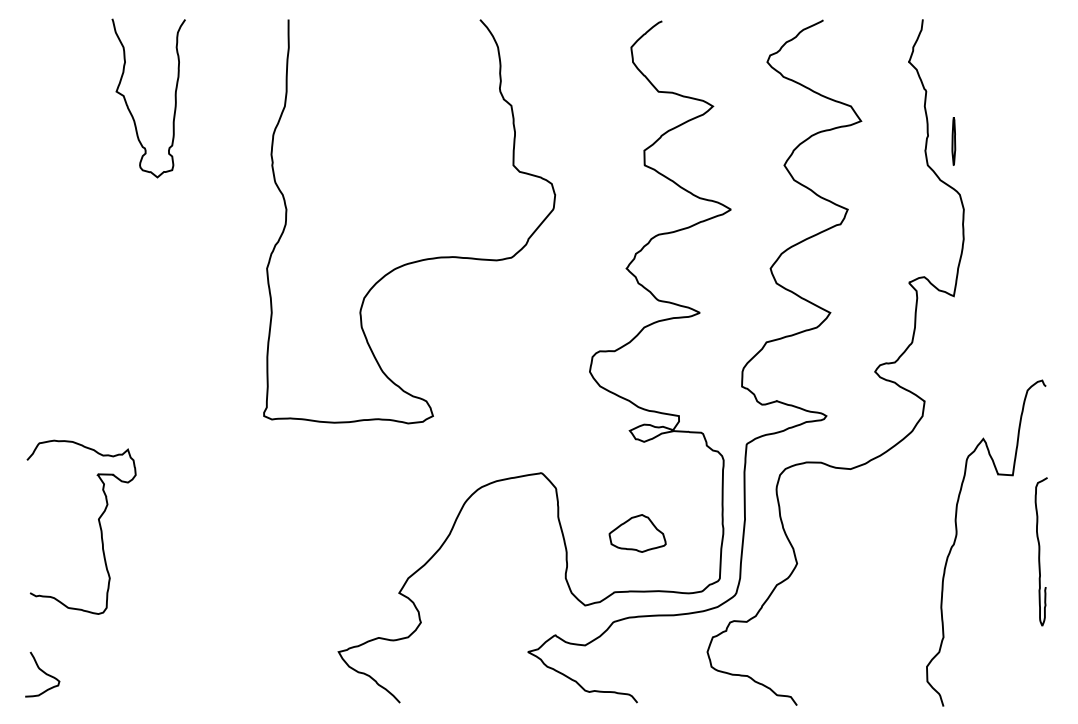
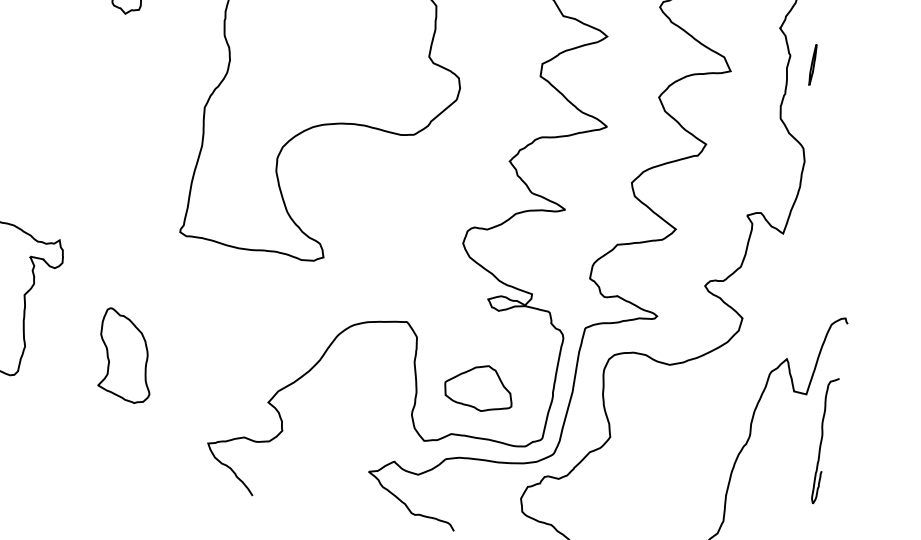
part: (953, 141) -> (812, 65), moved
part: (637, 533) -> (479, 387), size x1.43
curve: (1040, 551) -> (822, 440), moved
part: (227, 568) -> (126, 355), added

